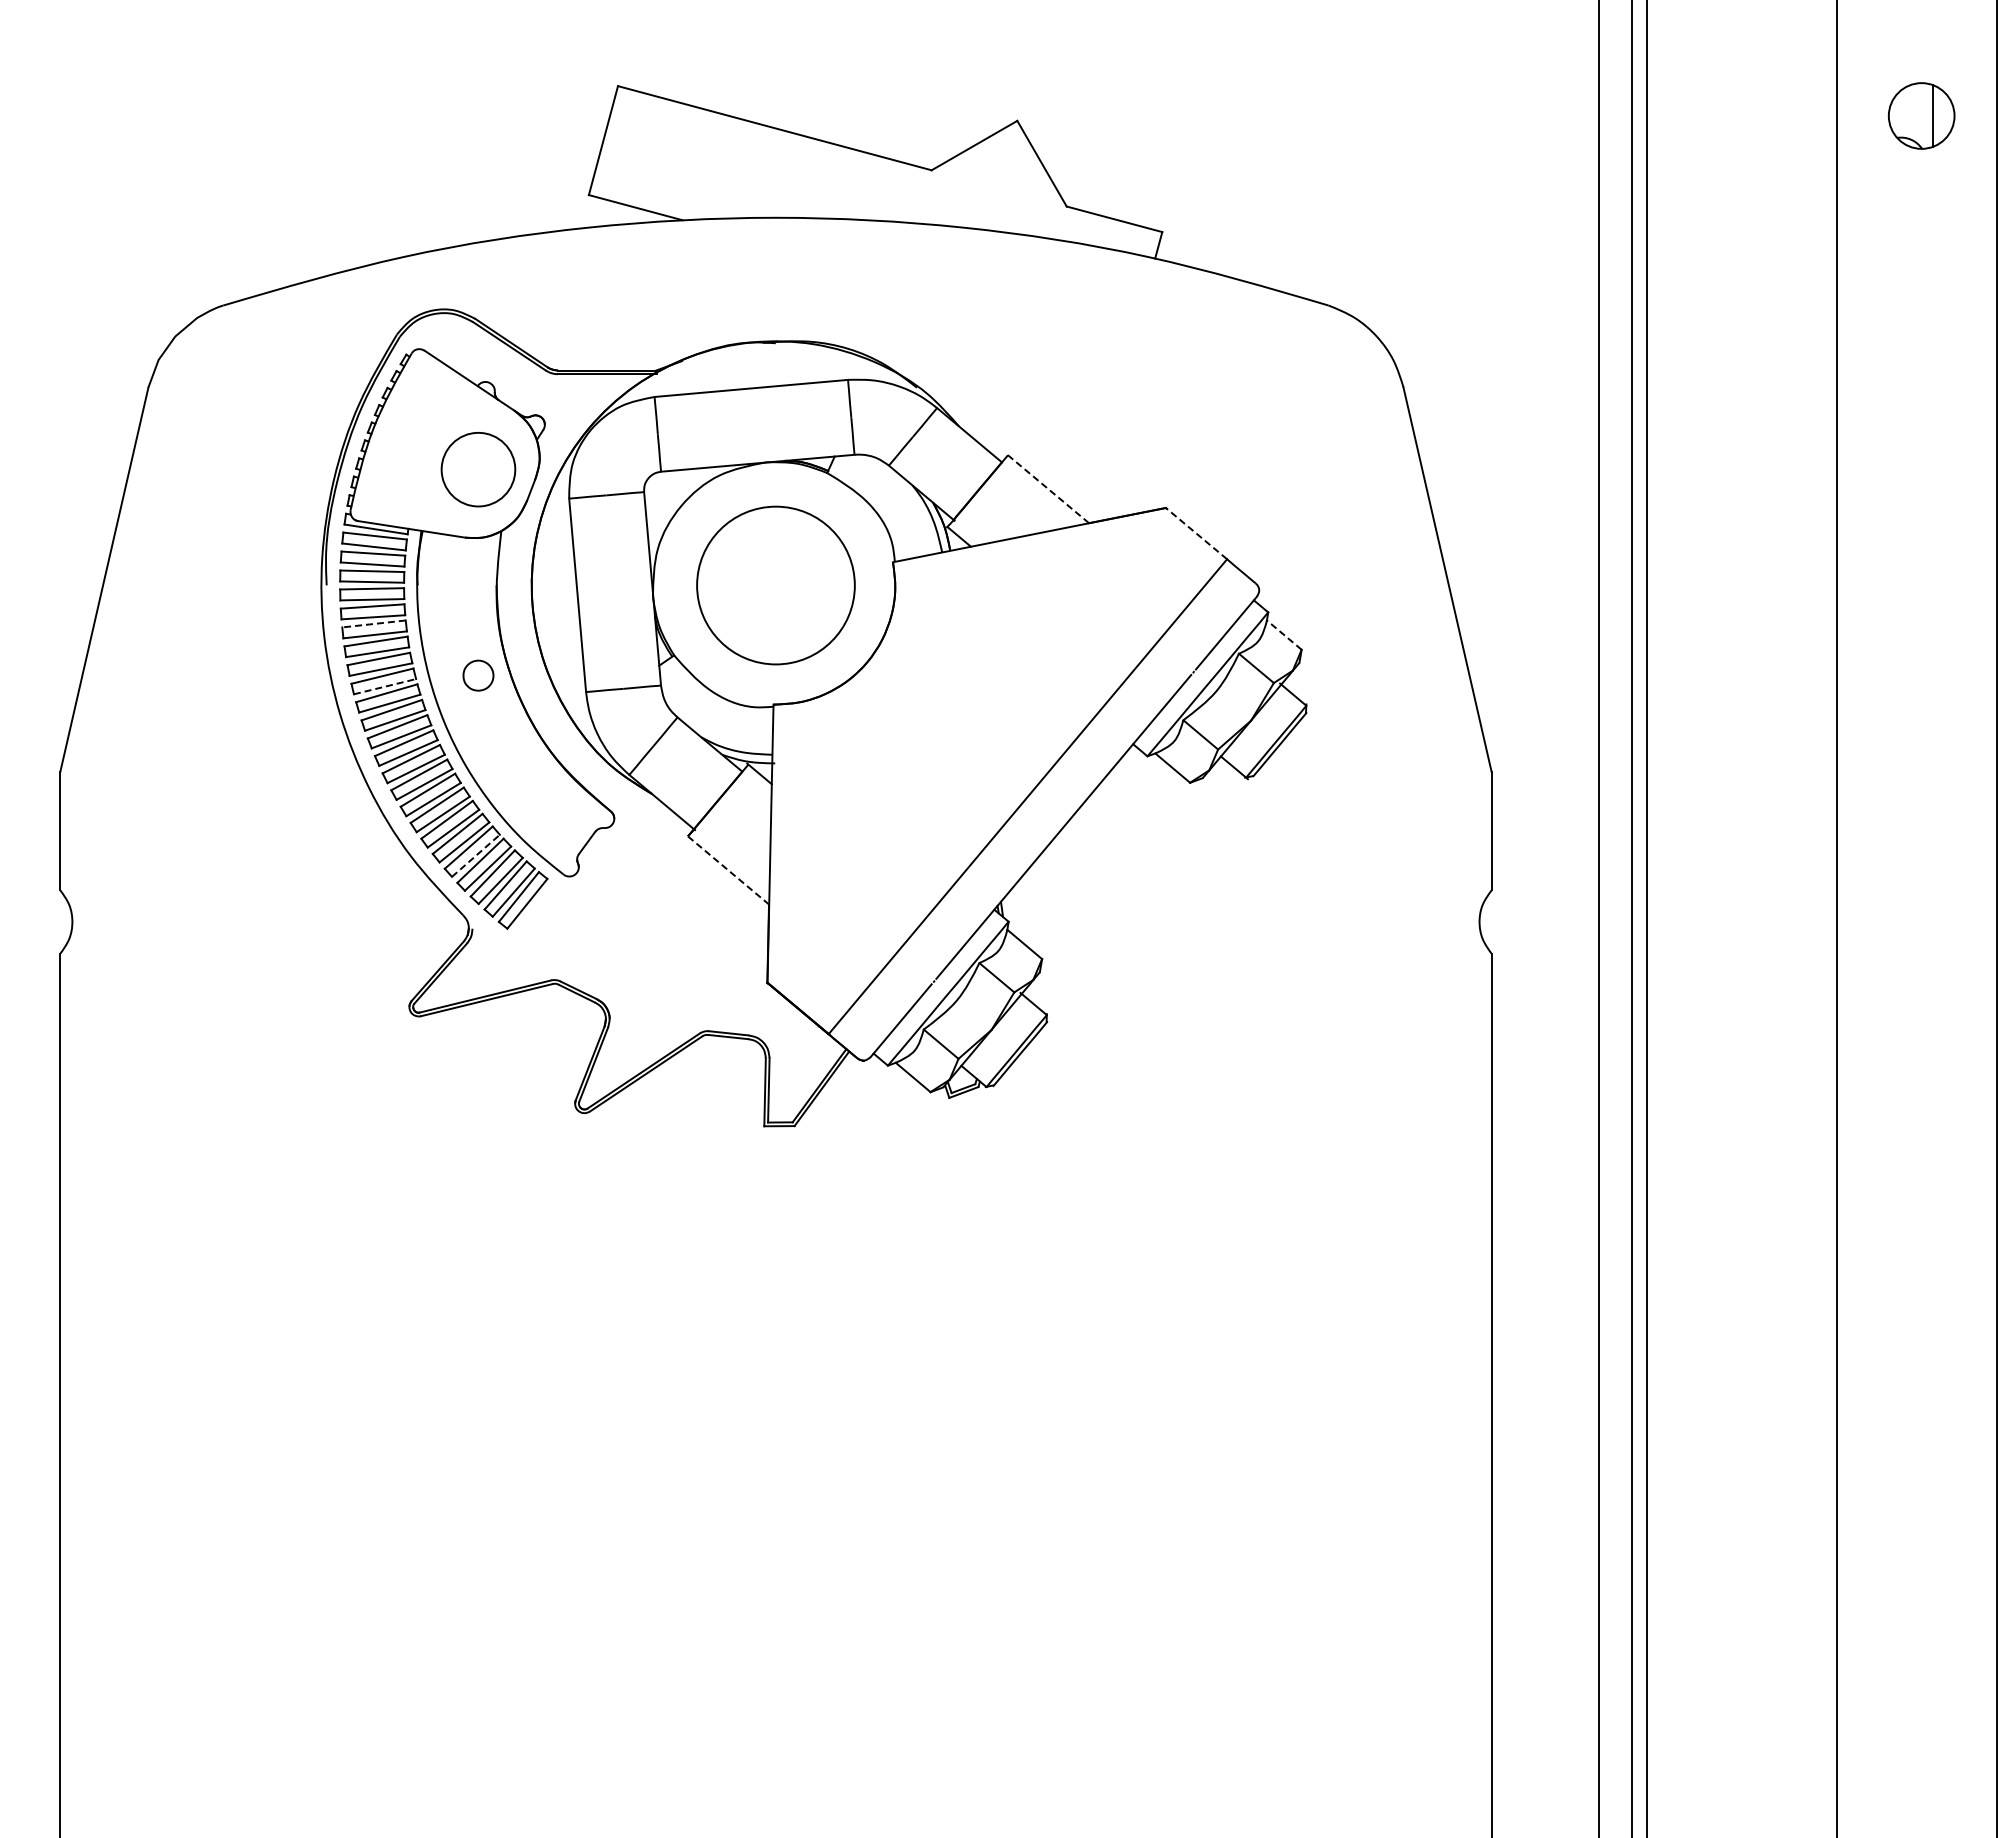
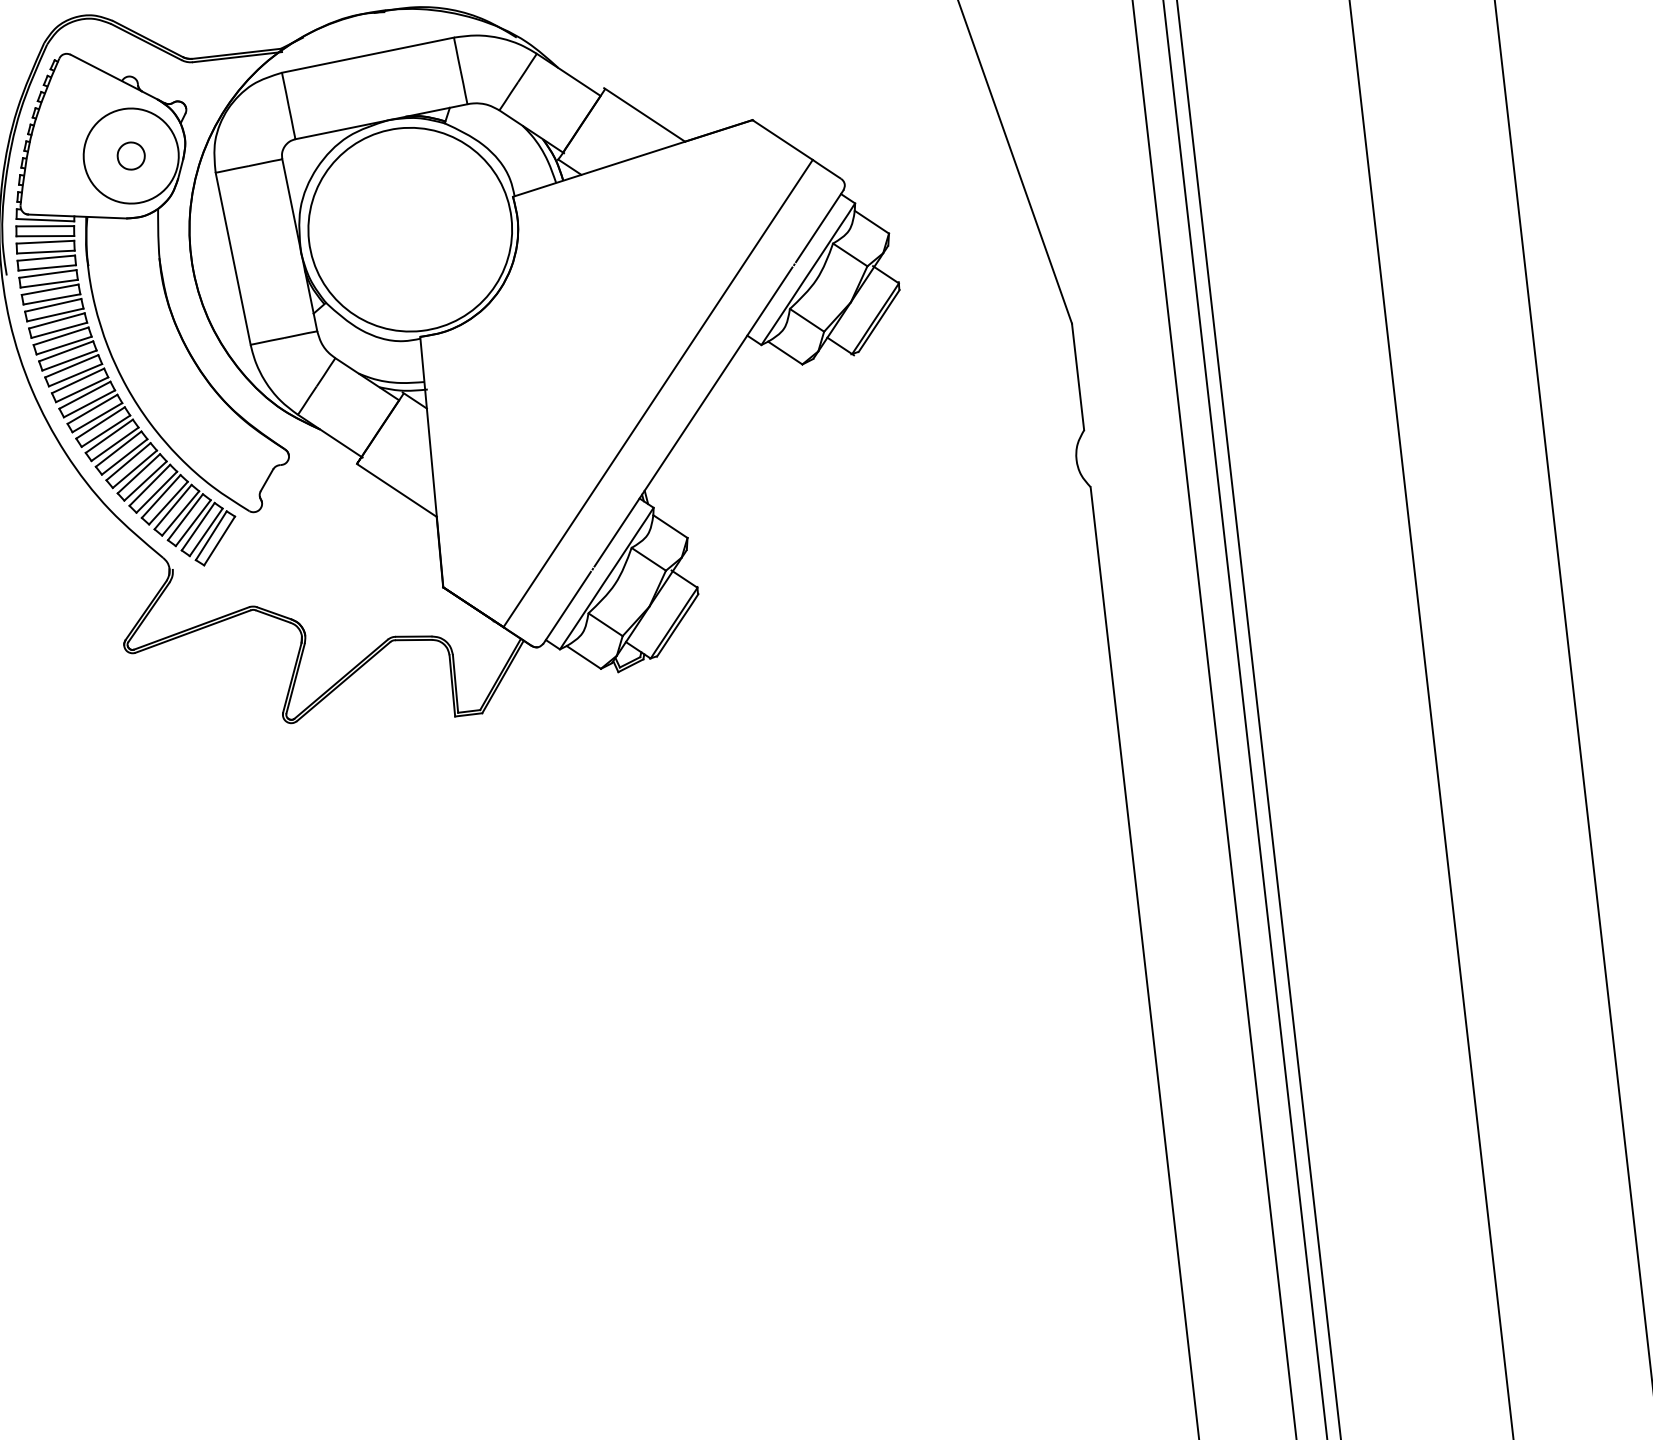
circle: (478, 469) -> (131, 155), size x1.43
line: (1047, 488) -> (644, 114), dashed -> solid
line: (1196, 533) -> (782, 139), dashed -> solid
circle: (775, 585) -> (409, 229), size x1.43
line: (374, 623) -> (53, 304), dashed -> solid
line: (1284, 635) -> (872, 222), dashed -> solid
part: (478, 675) -> (131, 155), moved
line: (385, 686) -> (69, 360), dashed -> solid
line: (475, 855) -> (168, 502), dashed -> solid
line: (728, 870) -> (396, 490), dashed -> solid

